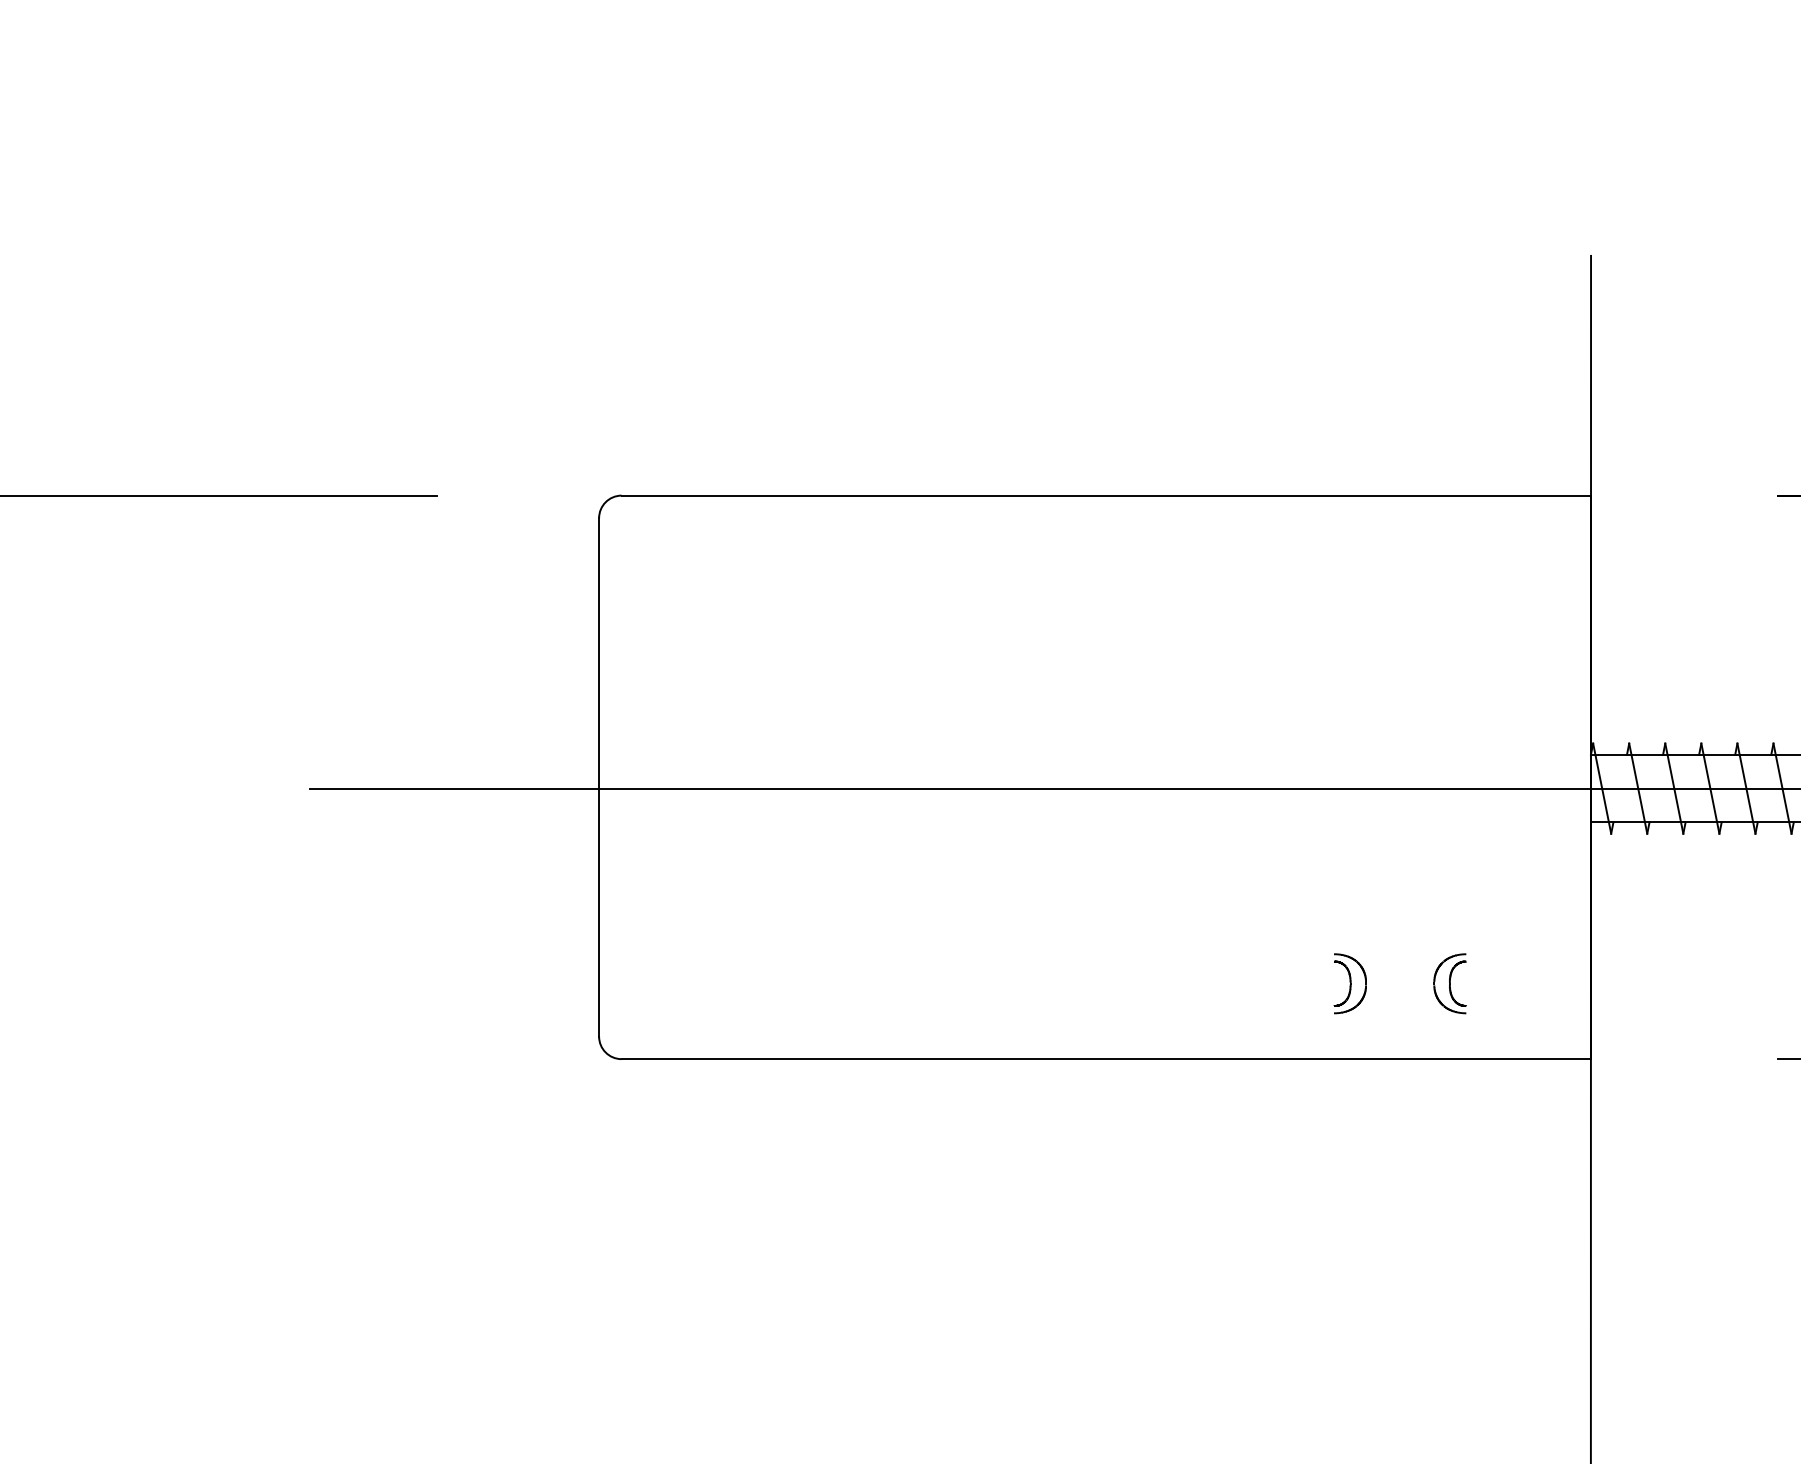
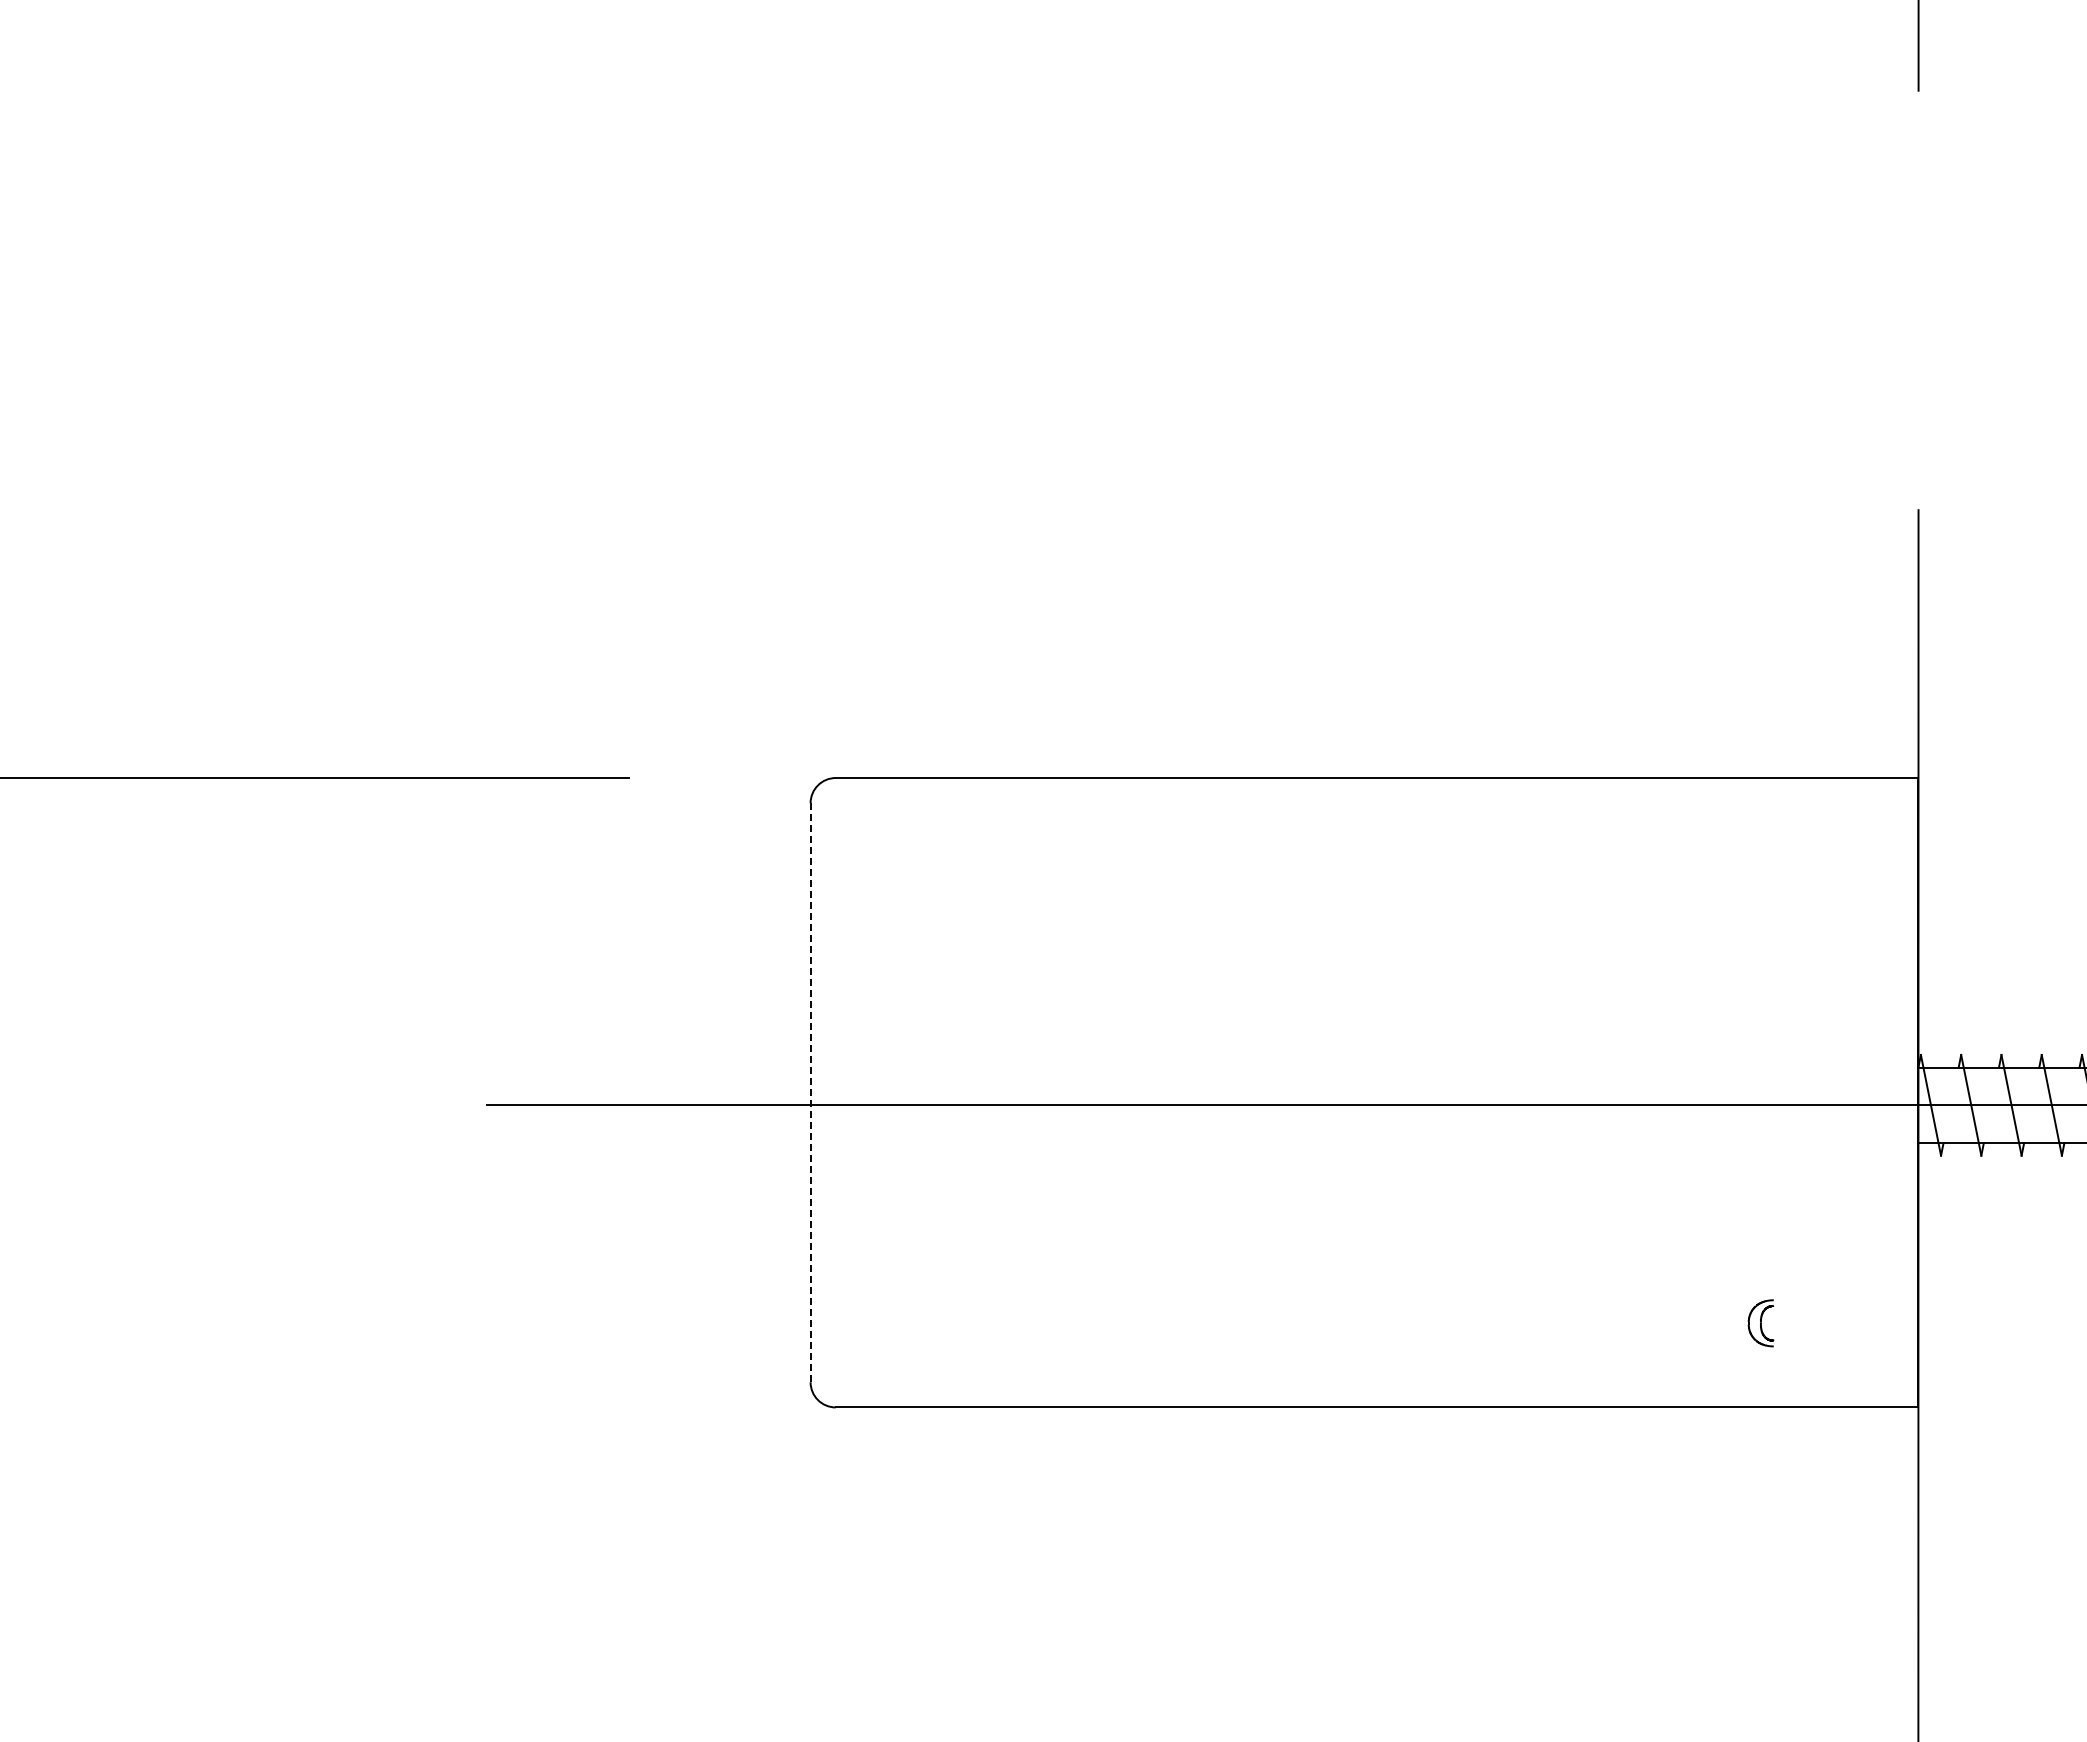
line: (599, 777) -> (810, 1092), solid -> dashed
part: (1350, 983) -> (1649, 1323), removed
part: (1449, 983) -> (1760, 1323), size x0.7

